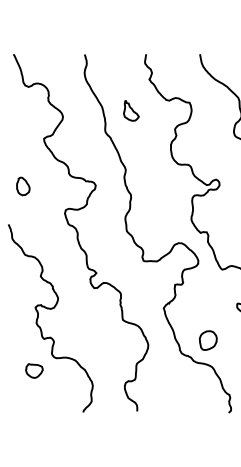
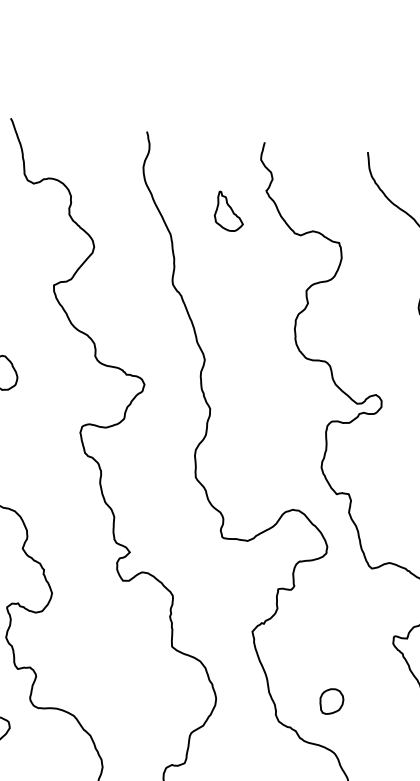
part: (131, 110) -> (229, 210), moved
part: (207, 340) -> (330, 701), size x0.7

